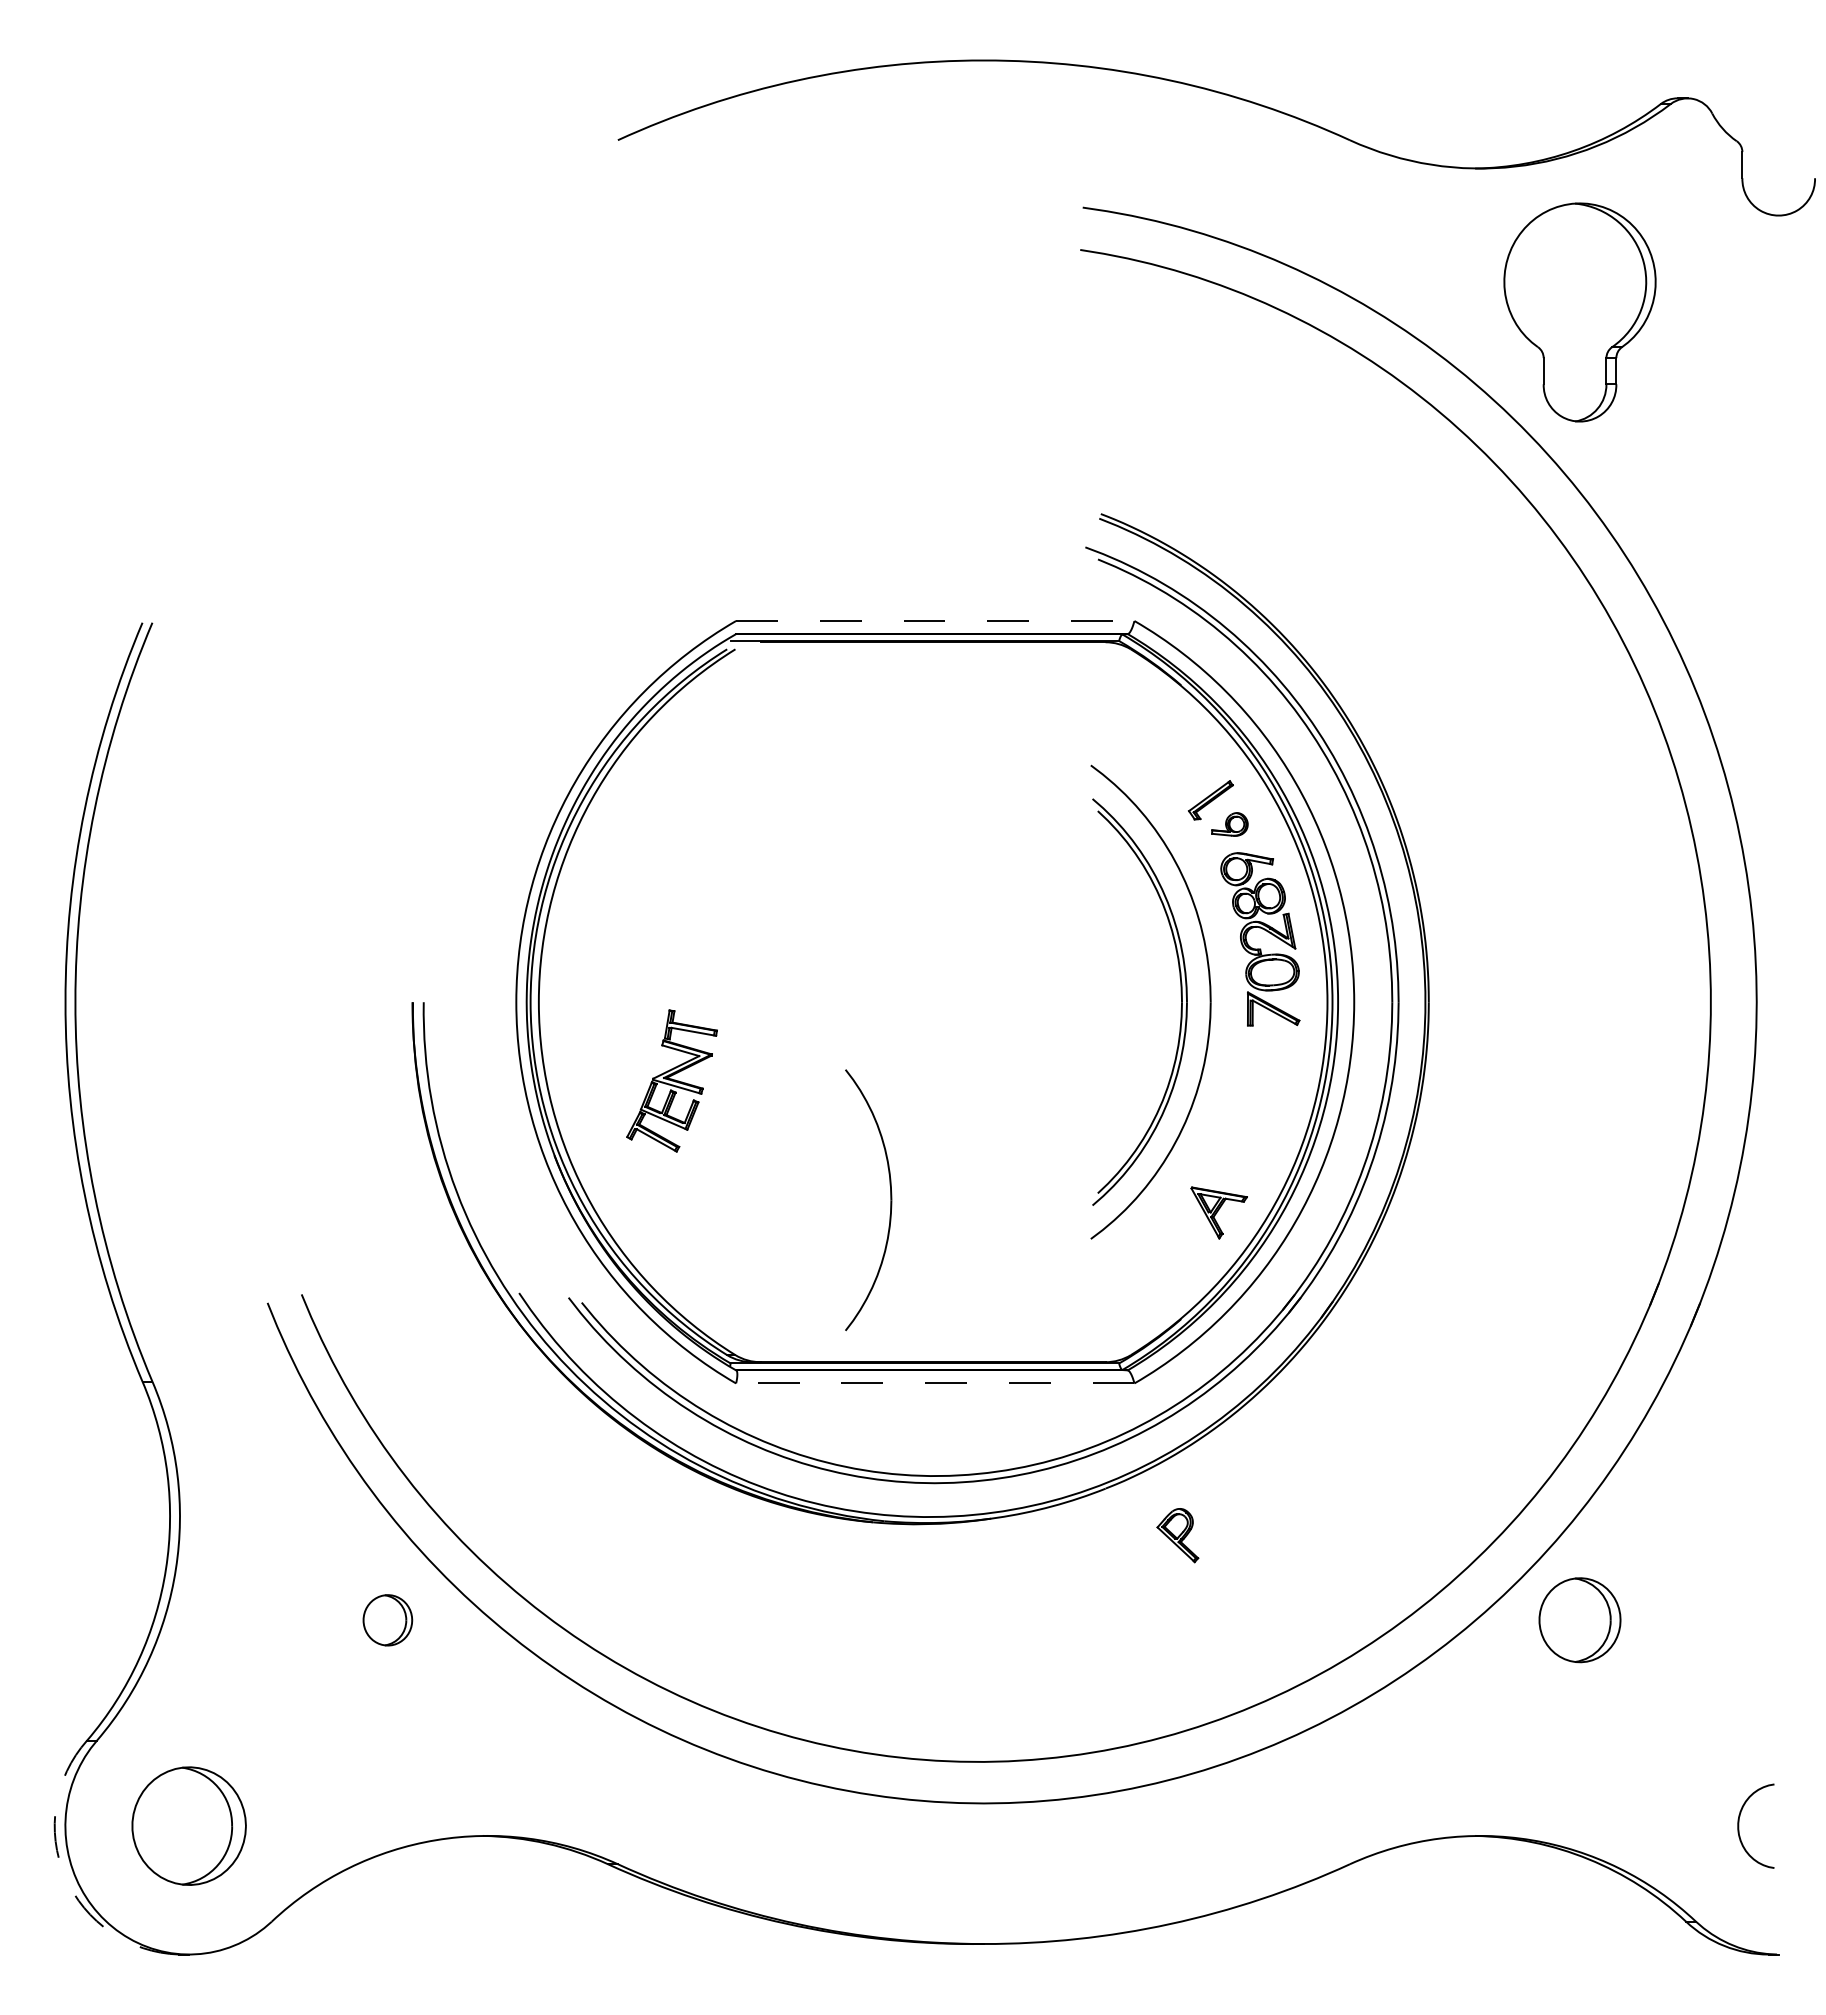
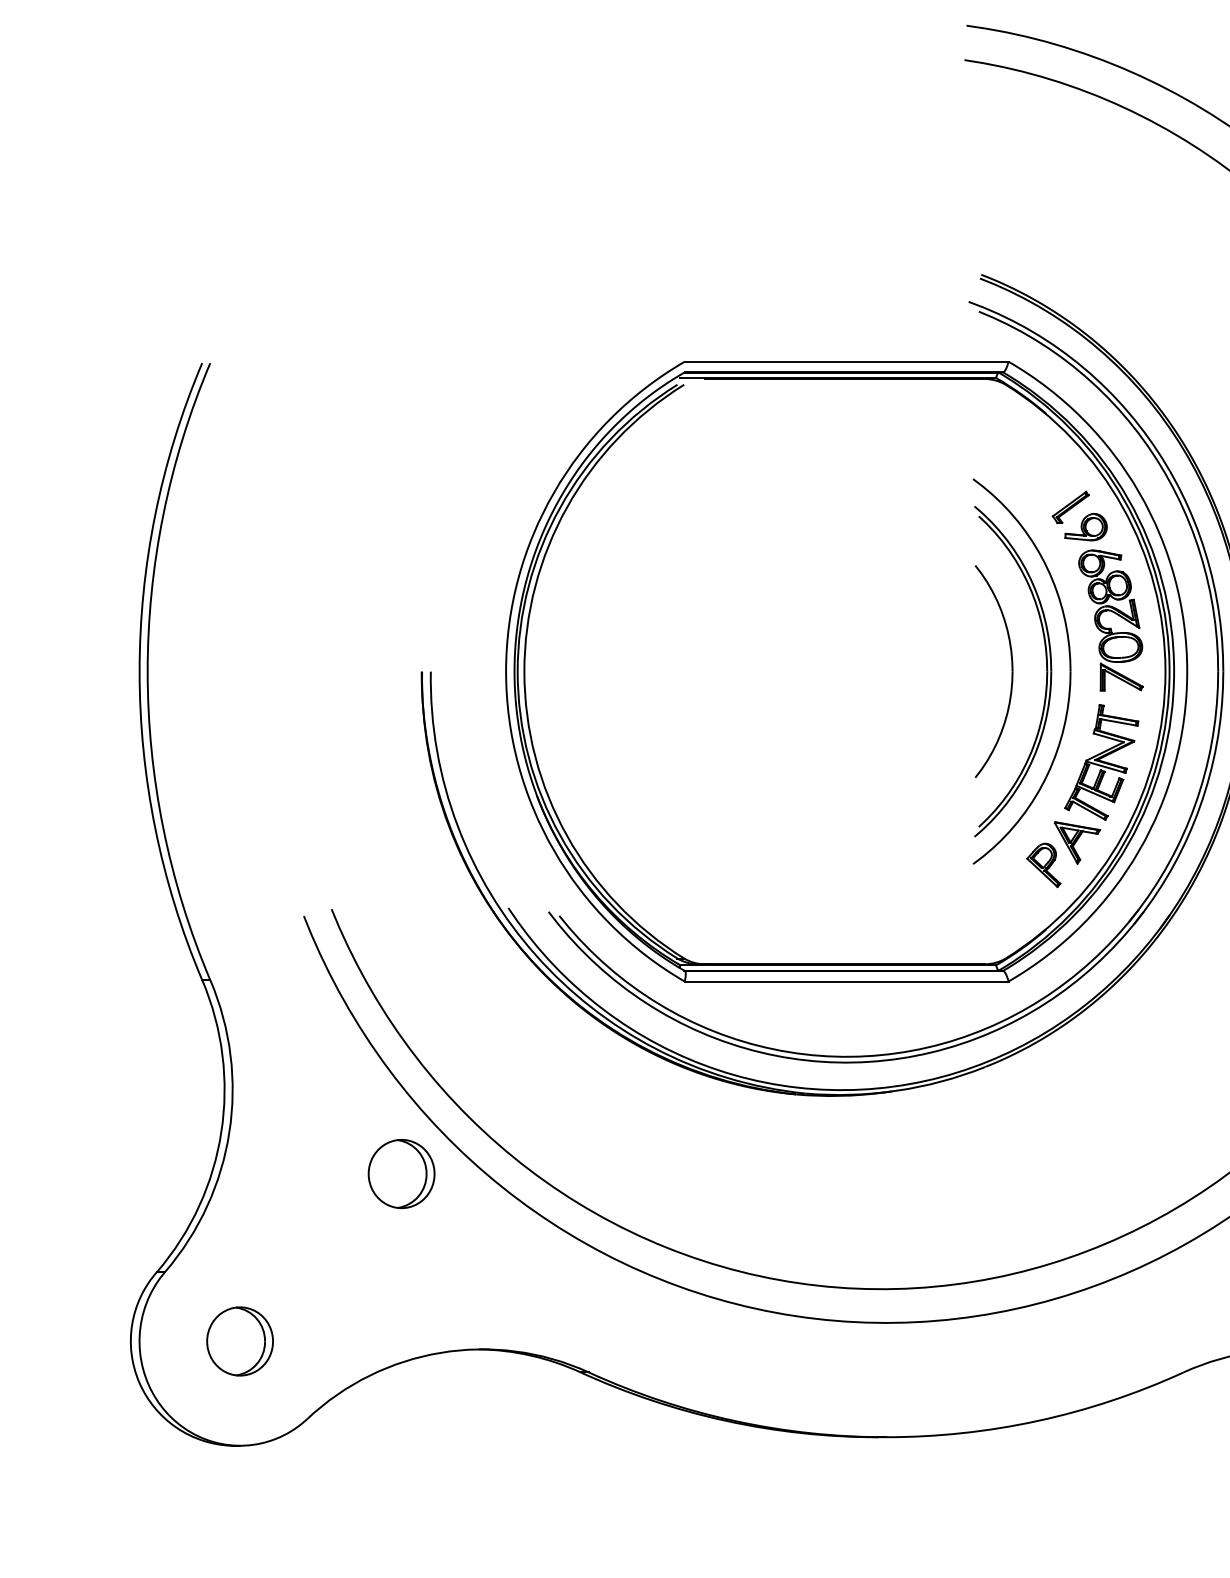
line: (935, 621) -> (846, 362), dashed -> solid
part: (1229, 824) -> (1085, 527), size x1.43
part: (671, 1080) -> (1101, 762), moved
part: (890, 1200) -> (1011, 671), moved
line: (934, 1383) -> (846, 981), dashed -> solid
part: (1177, 1535) -> (1043, 865), moved
part: (387, 1620) -> (401, 1174), size x1.67
part: (188, 1826) -> (239, 1341), size x0.71
arc: (65, 1876) -> (139, 1382), dashed -> solid

